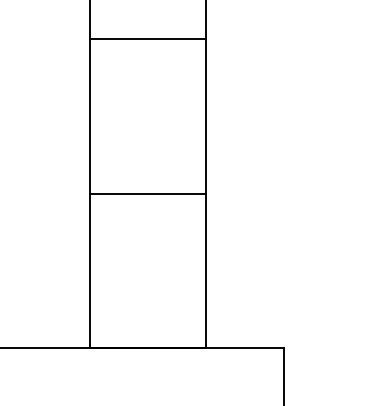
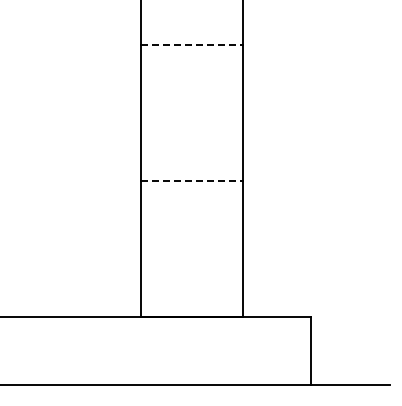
line: (148, 39) -> (192, 45), solid -> dashed
line: (148, 193) -> (192, 181), solid -> dashed

